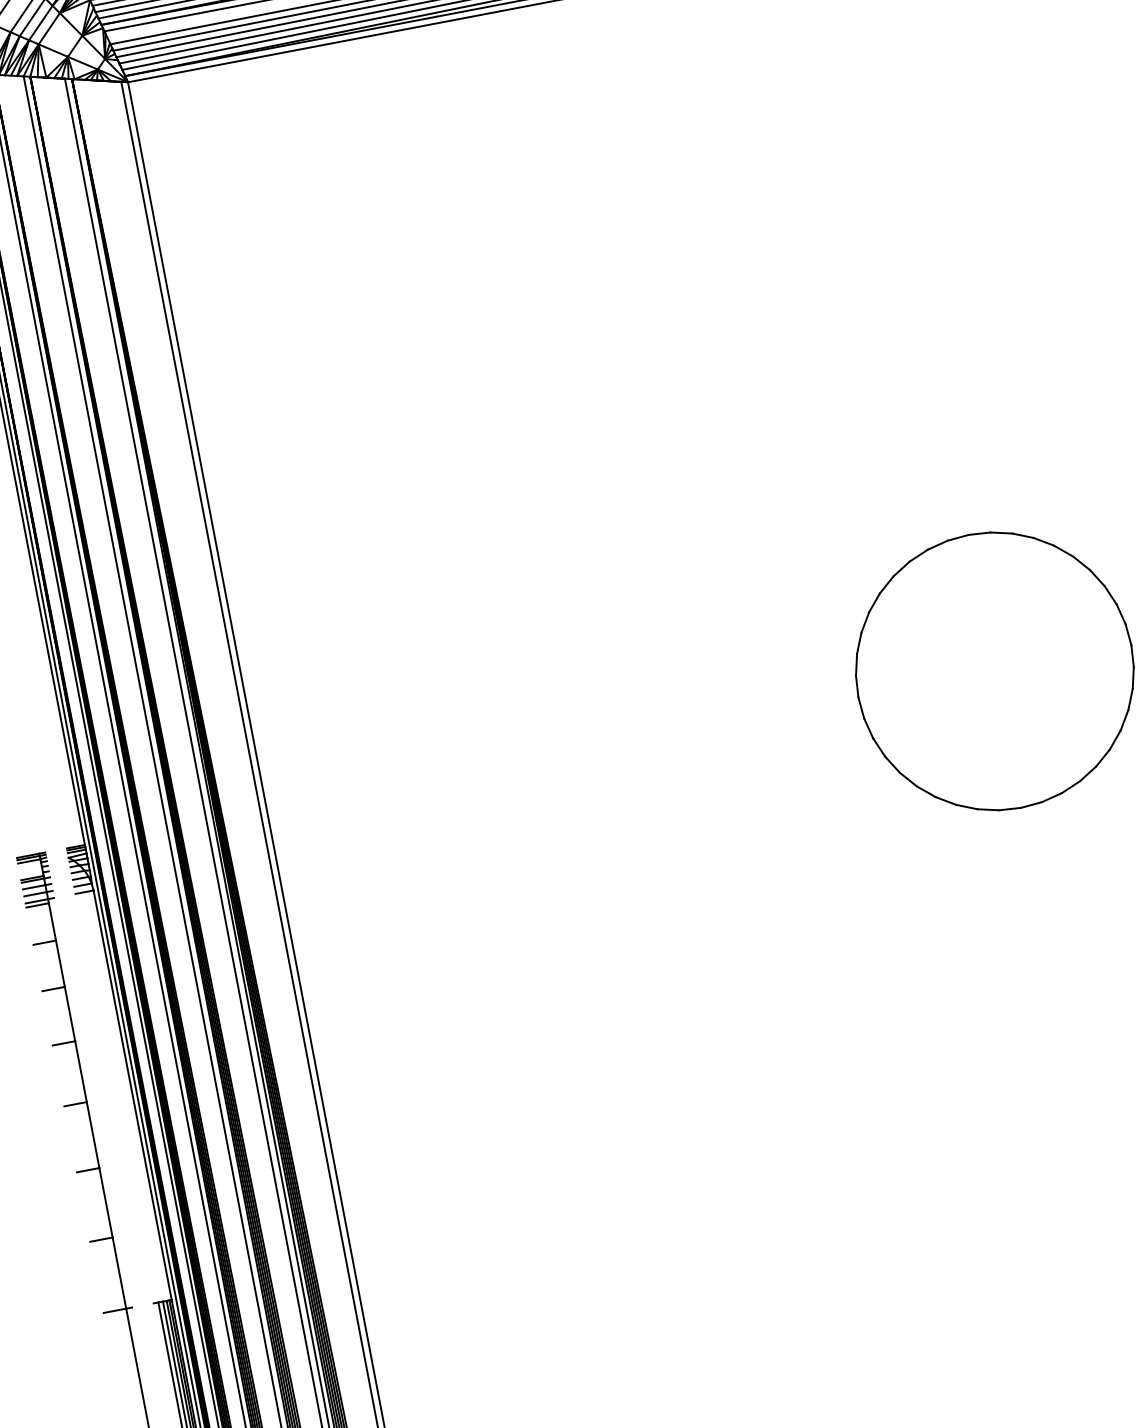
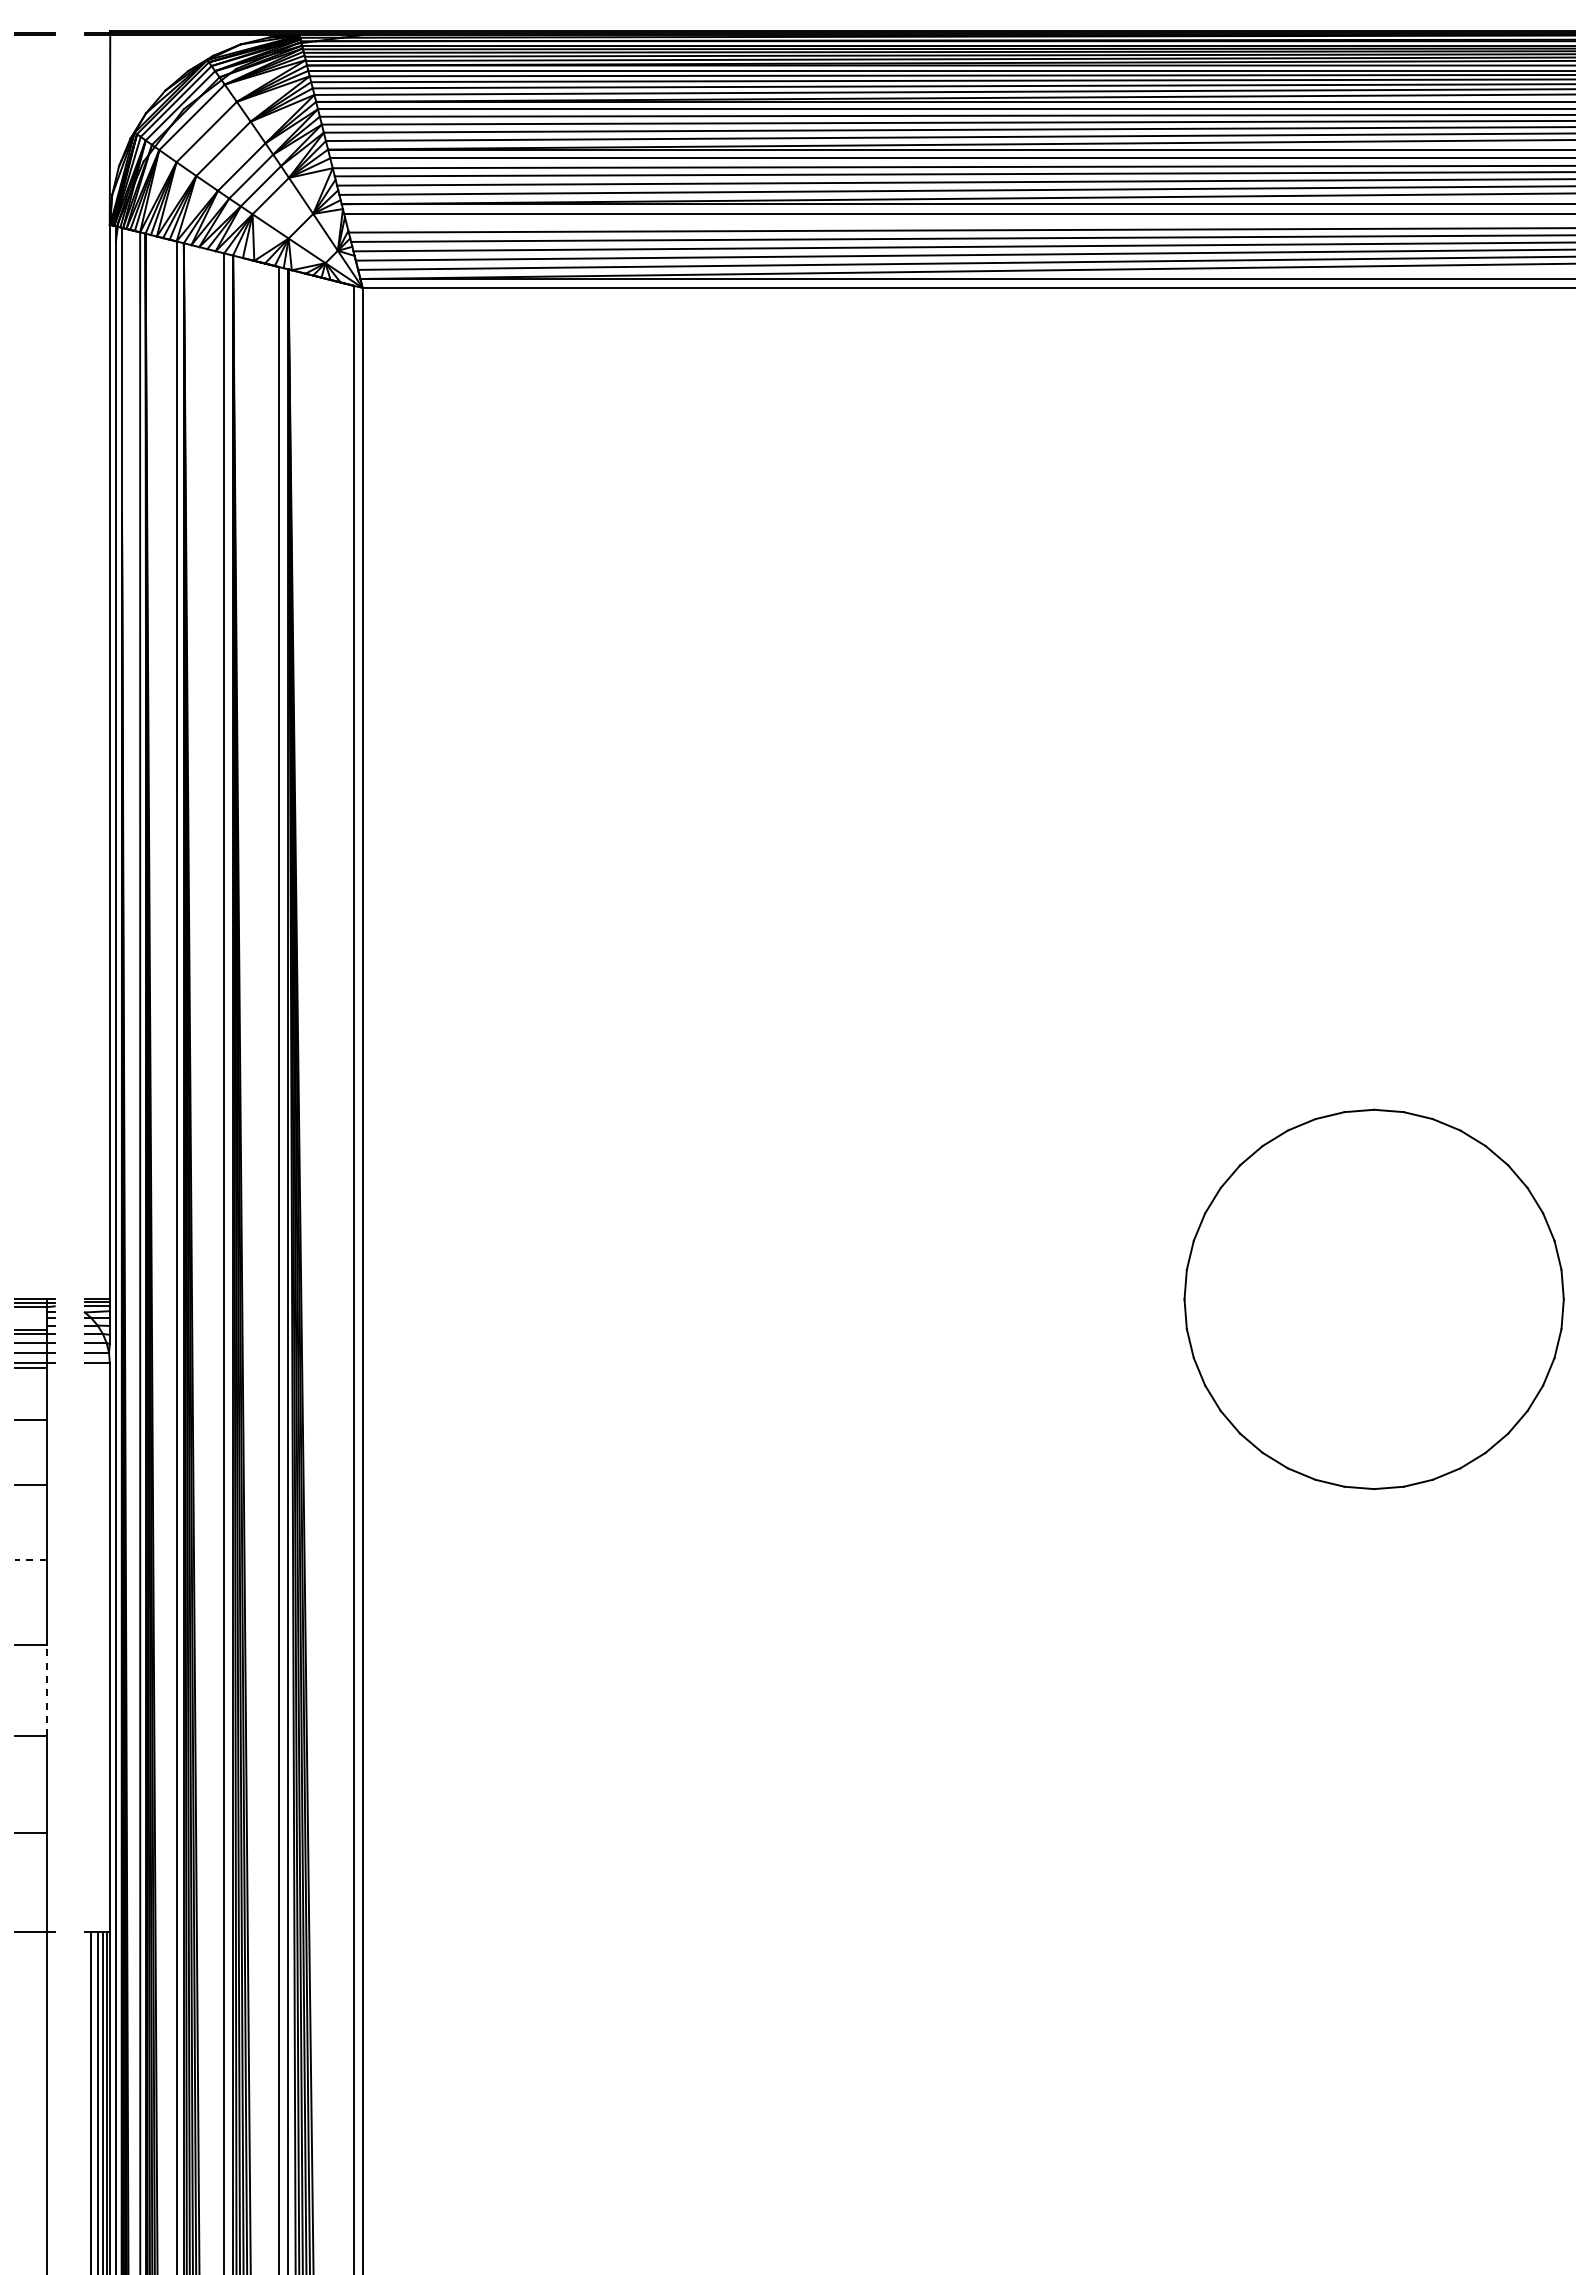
line: (64, 1043) -> (31, 1560), solid -> dashed
line: (93, 1135) -> (46, 1690), solid -> dashed

